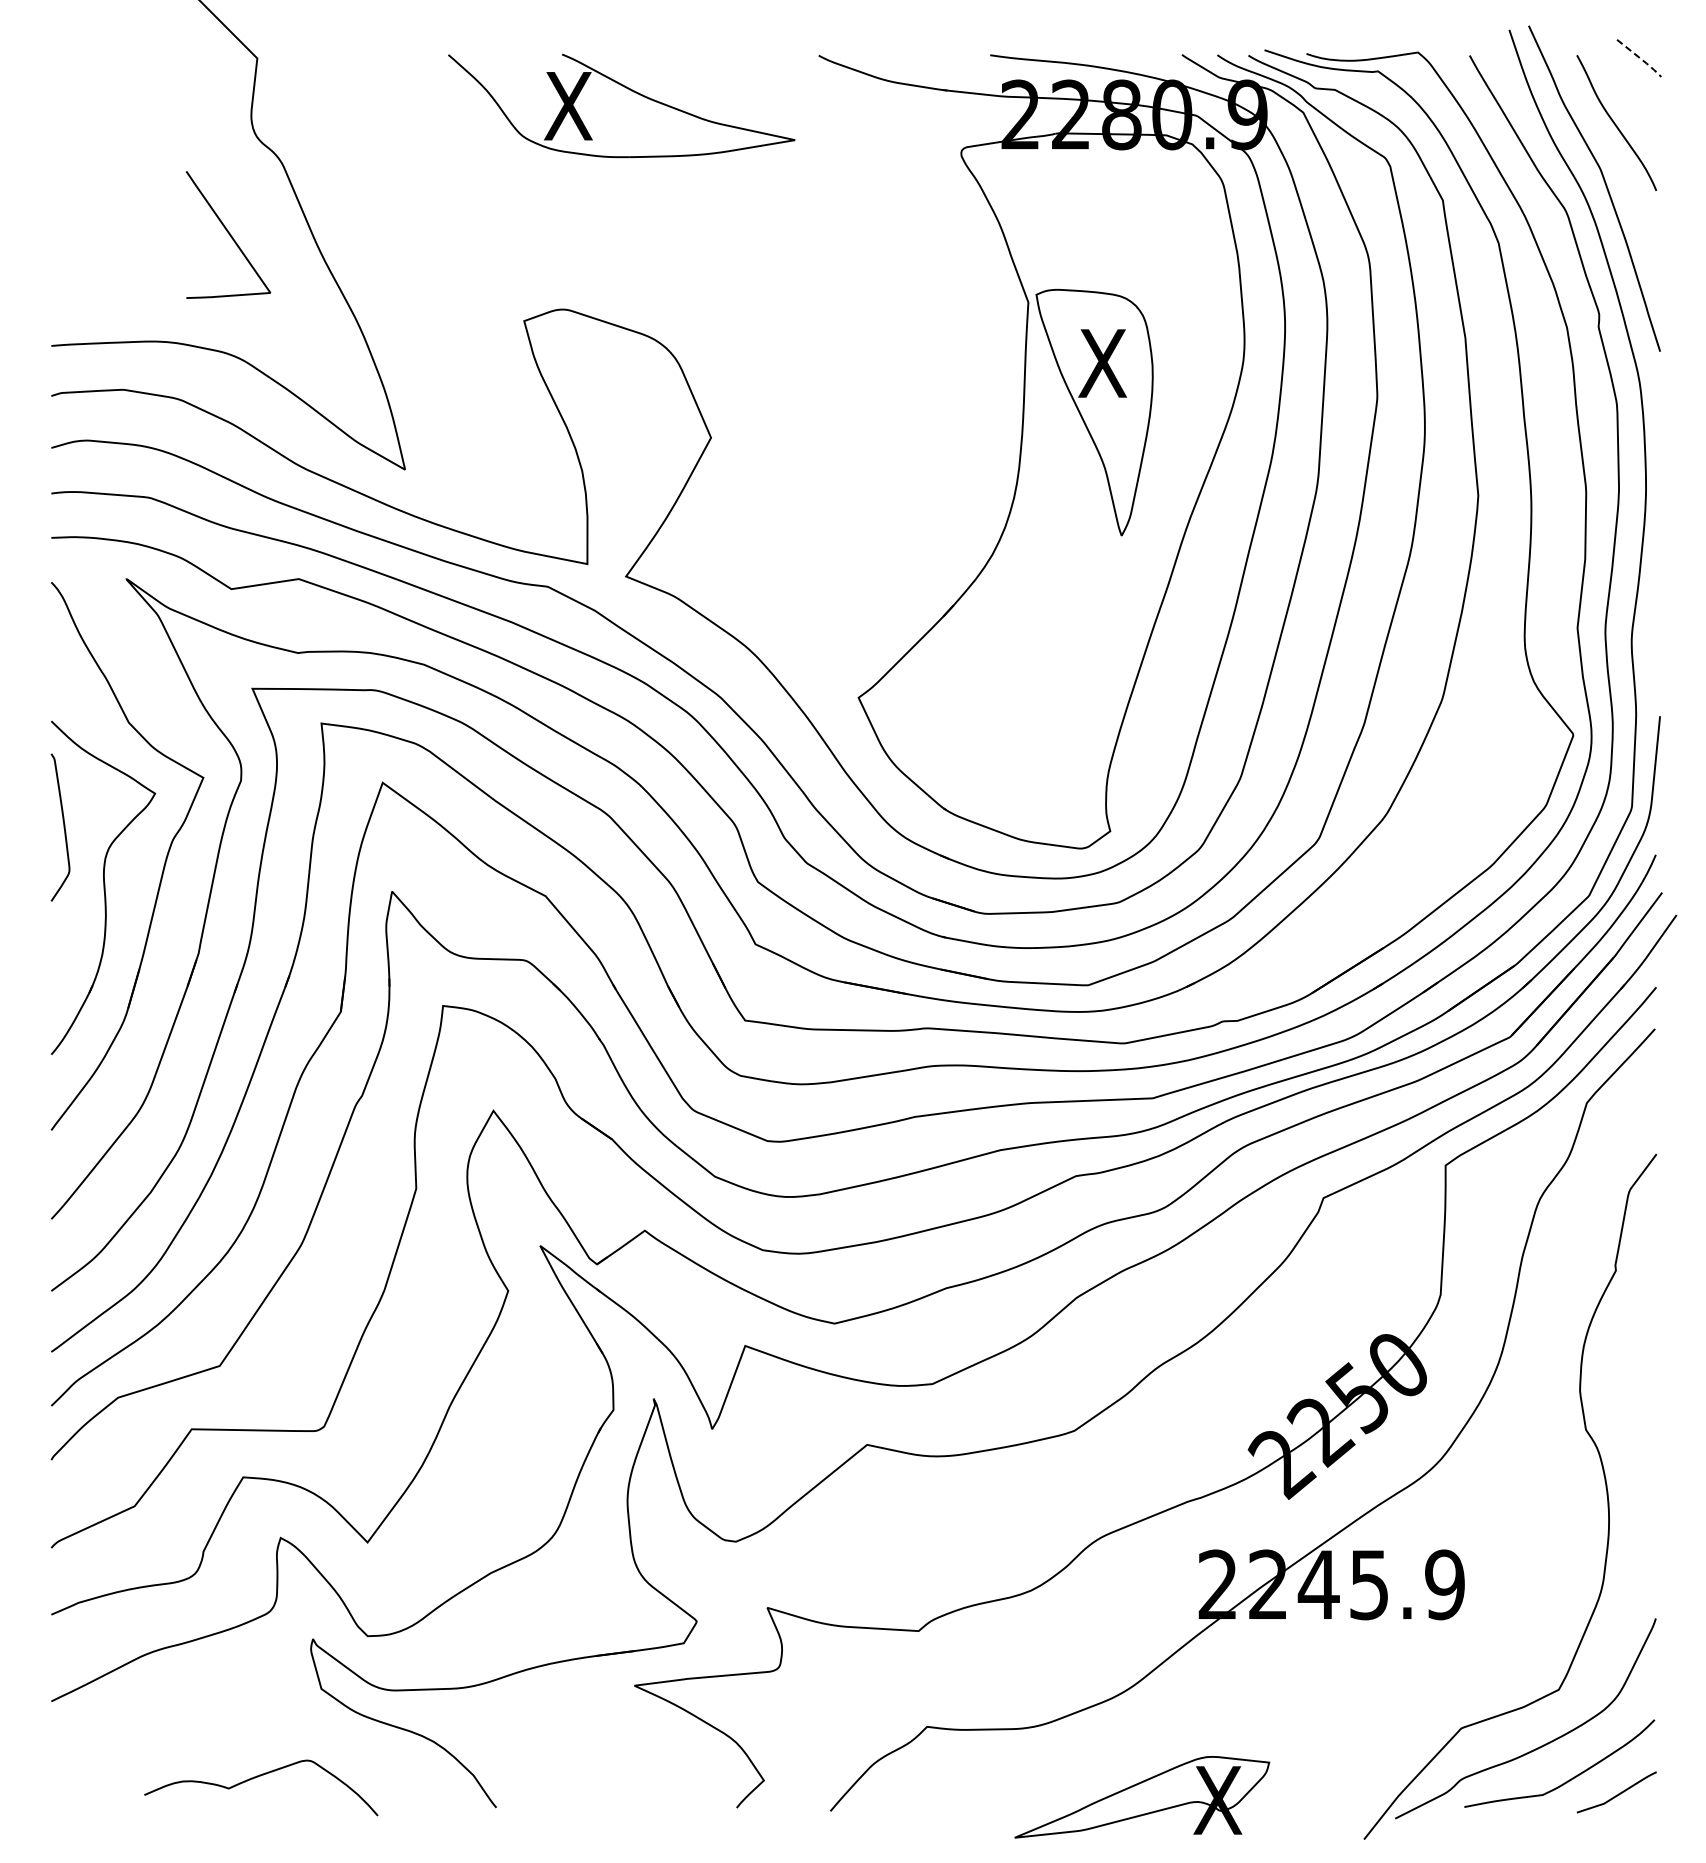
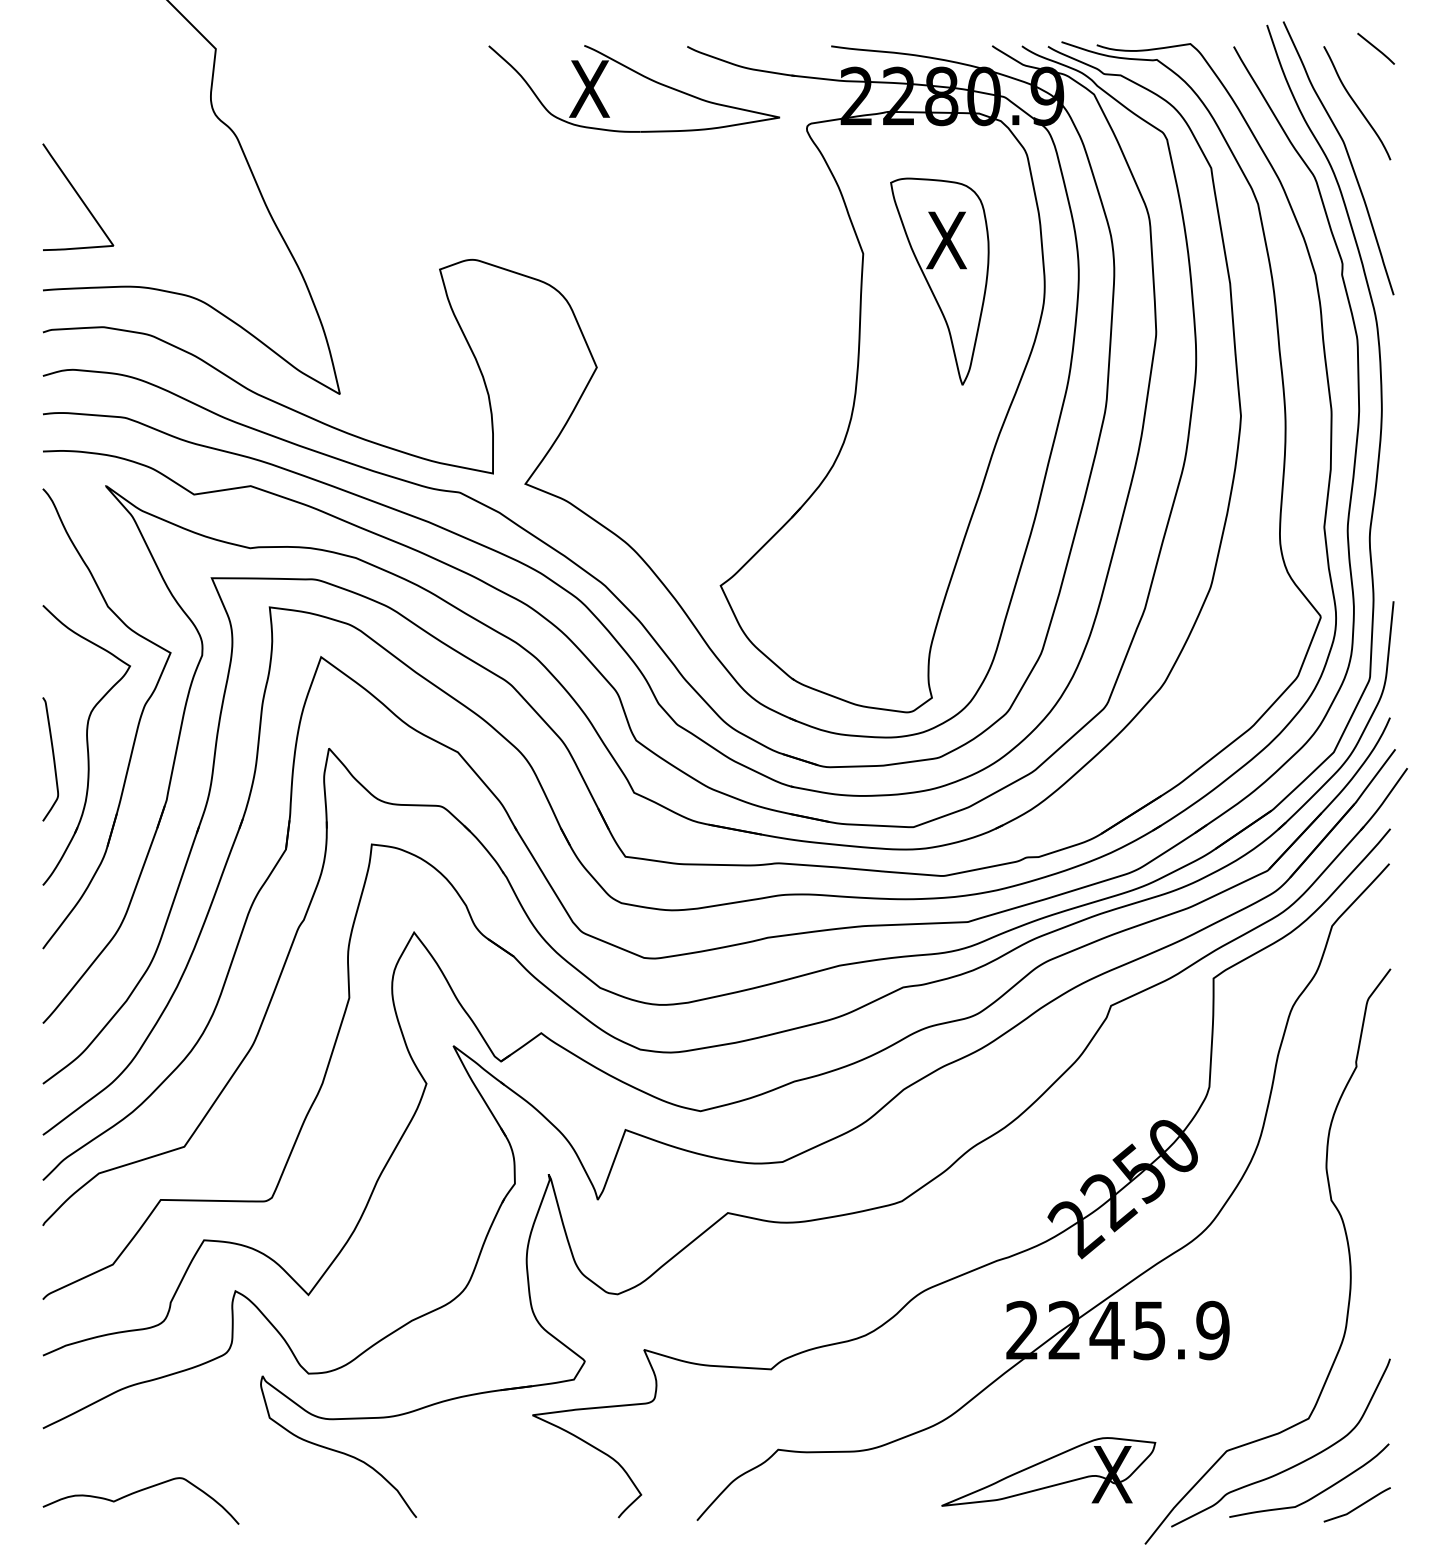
line: (1641, 58) -> (1378, 49), dashed -> solid
part: (629, 90) -> (640, 75), moved
curve: (228, 234) -> (78, 196), moved
part: (1094, 412) -> (939, 281), moved
curve: (63, 827) -> (53, 759), moved
curve: (258, 1777) -> (138, 1492), moved
part: (1142, 1797) -> (1048, 1472), moved

